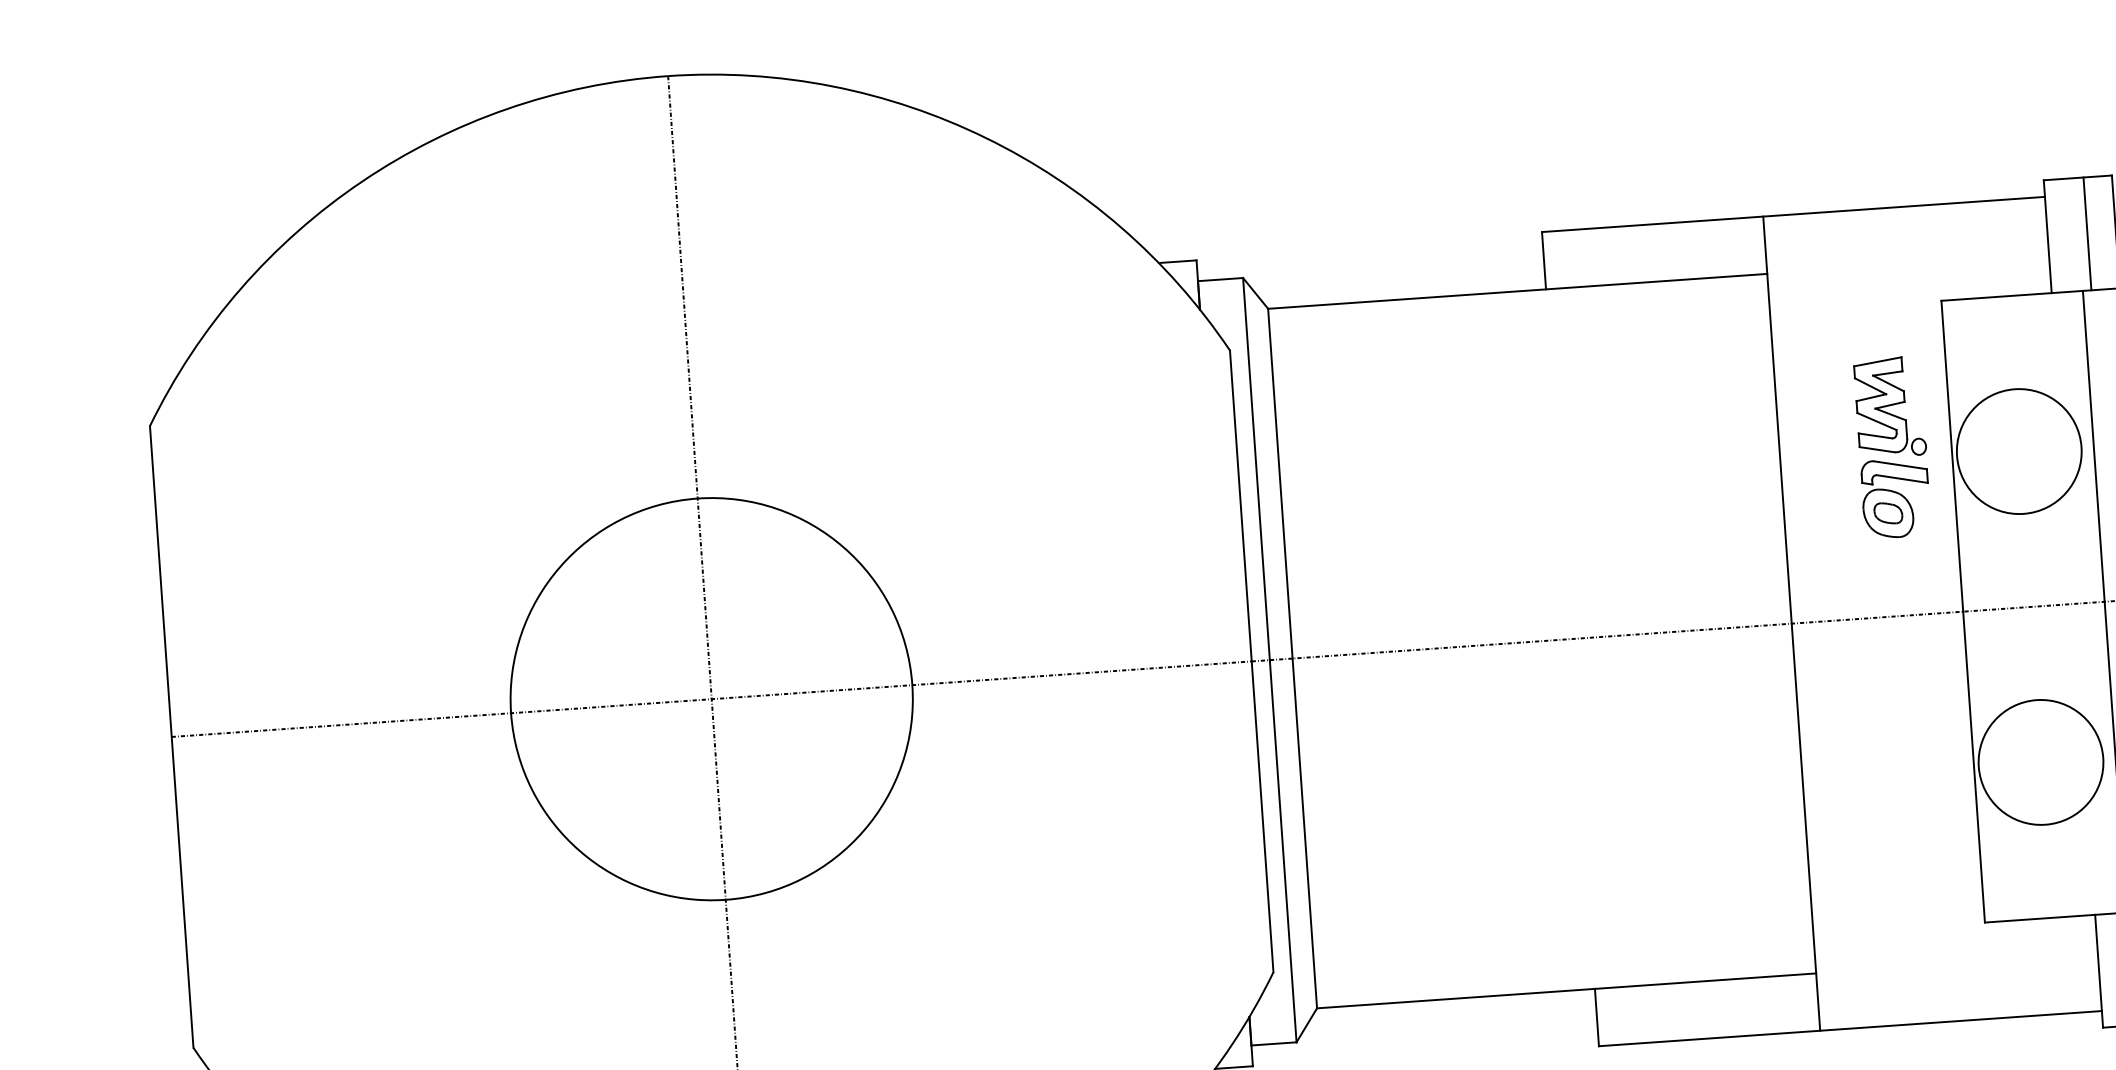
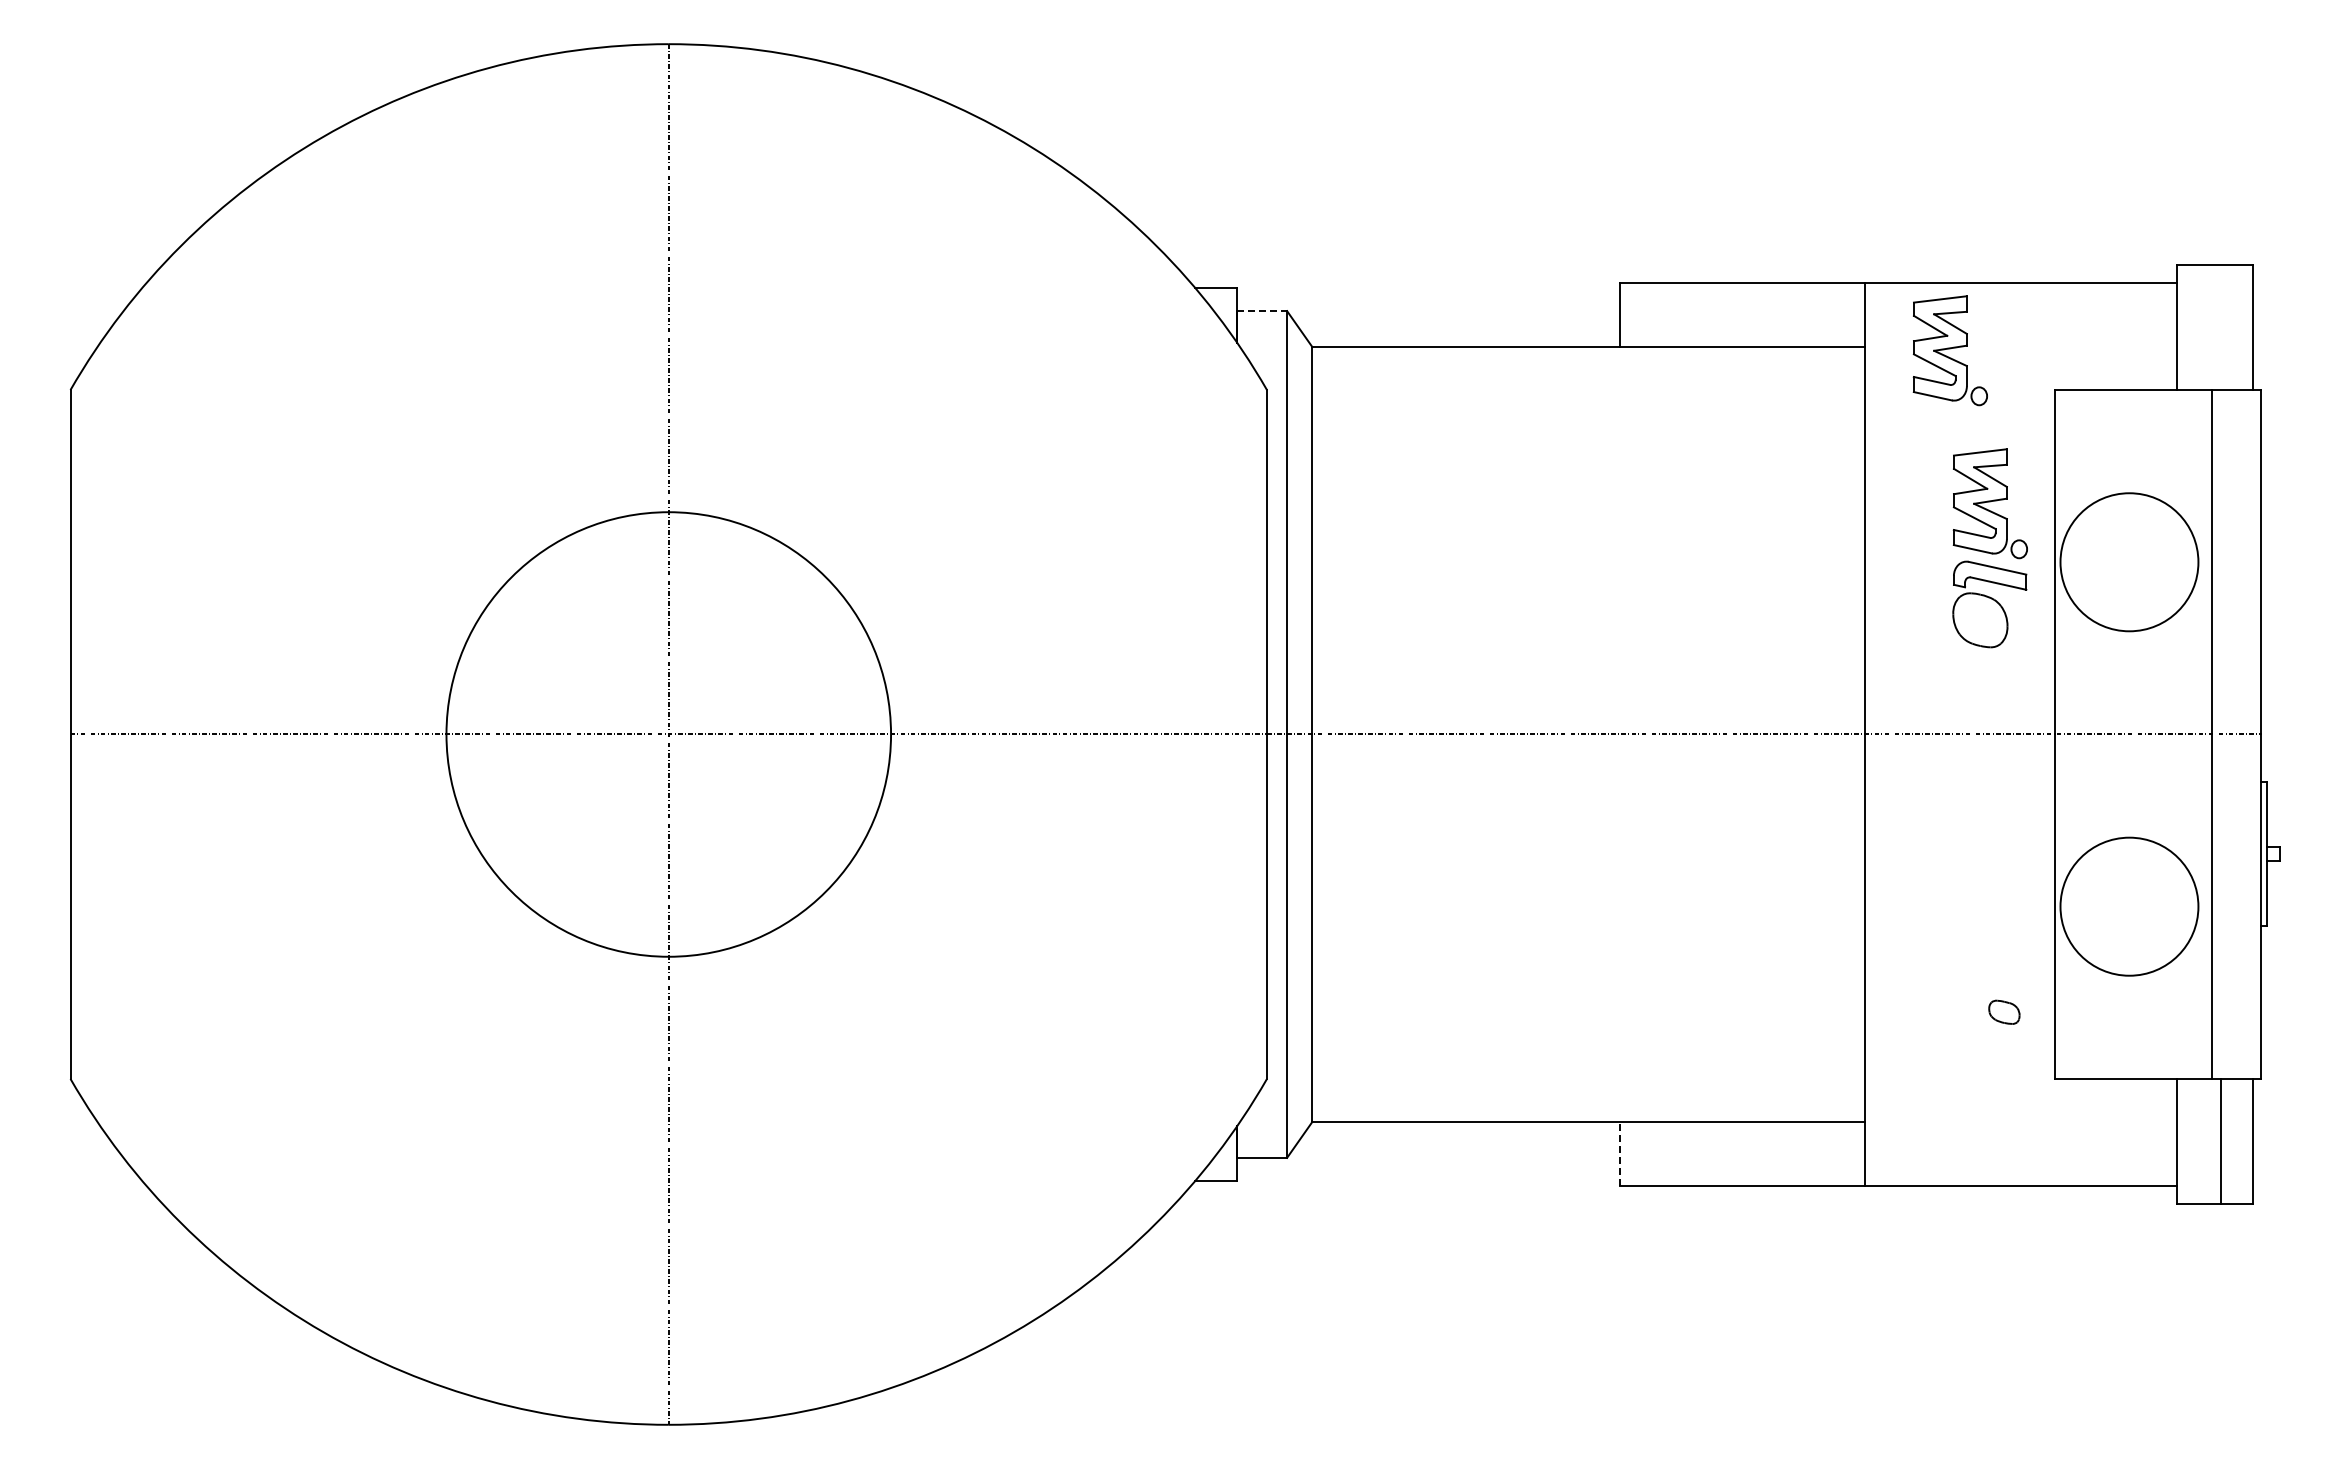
line: (2087, 233) -> (2221, 327), removed
part: (1843, 271) -> (1949, 350), added
line: (1220, 279) -> (1262, 311), solid -> dashed
part: (1888, 512) -> (2004, 1011), moved
line: (1597, 1017) -> (1620, 1153), solid -> dashed

